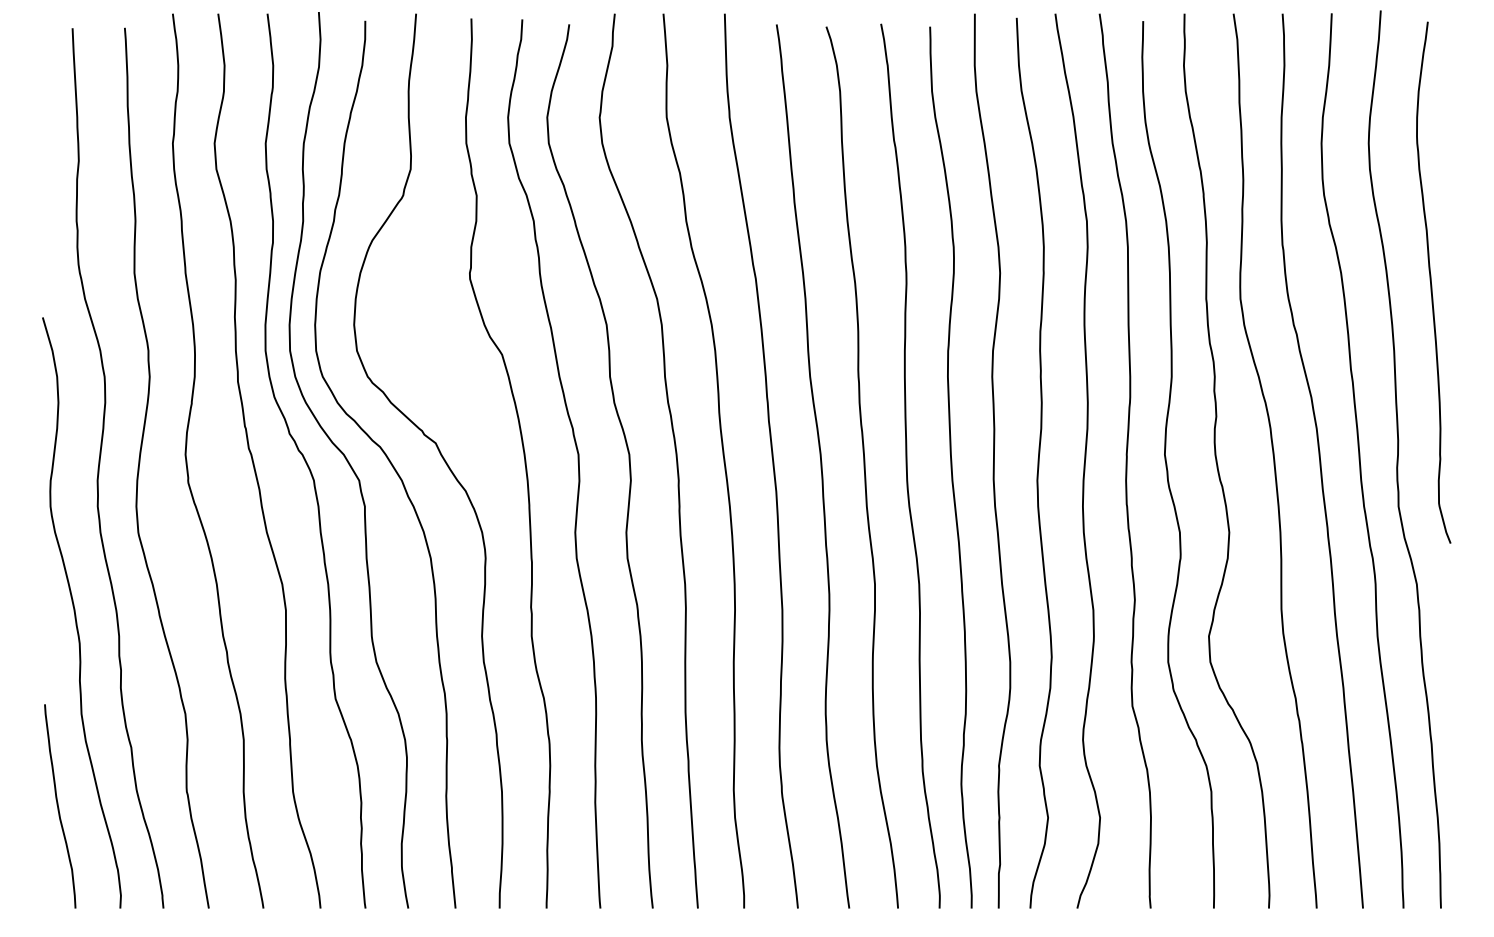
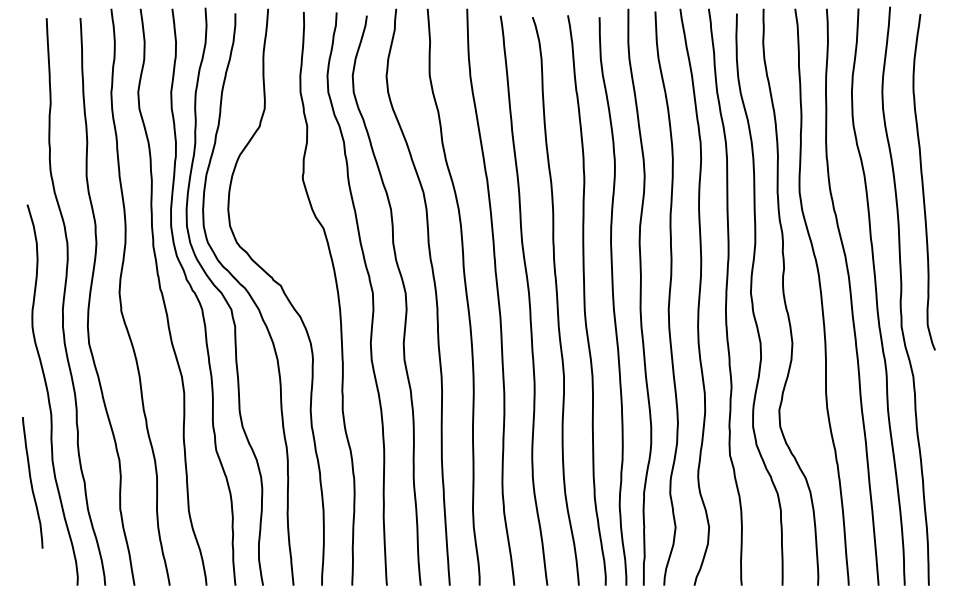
curve: (59, 805) -> (32, 482), moved

